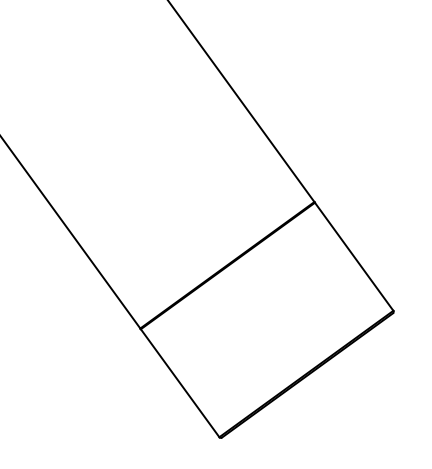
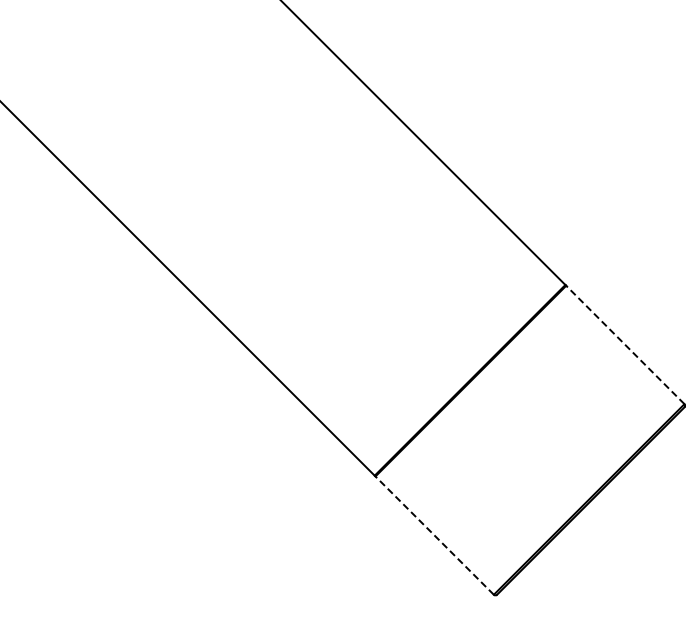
line: (354, 256) -> (625, 344), solid -> dashed
line: (179, 383) -> (434, 535), solid -> dashed

